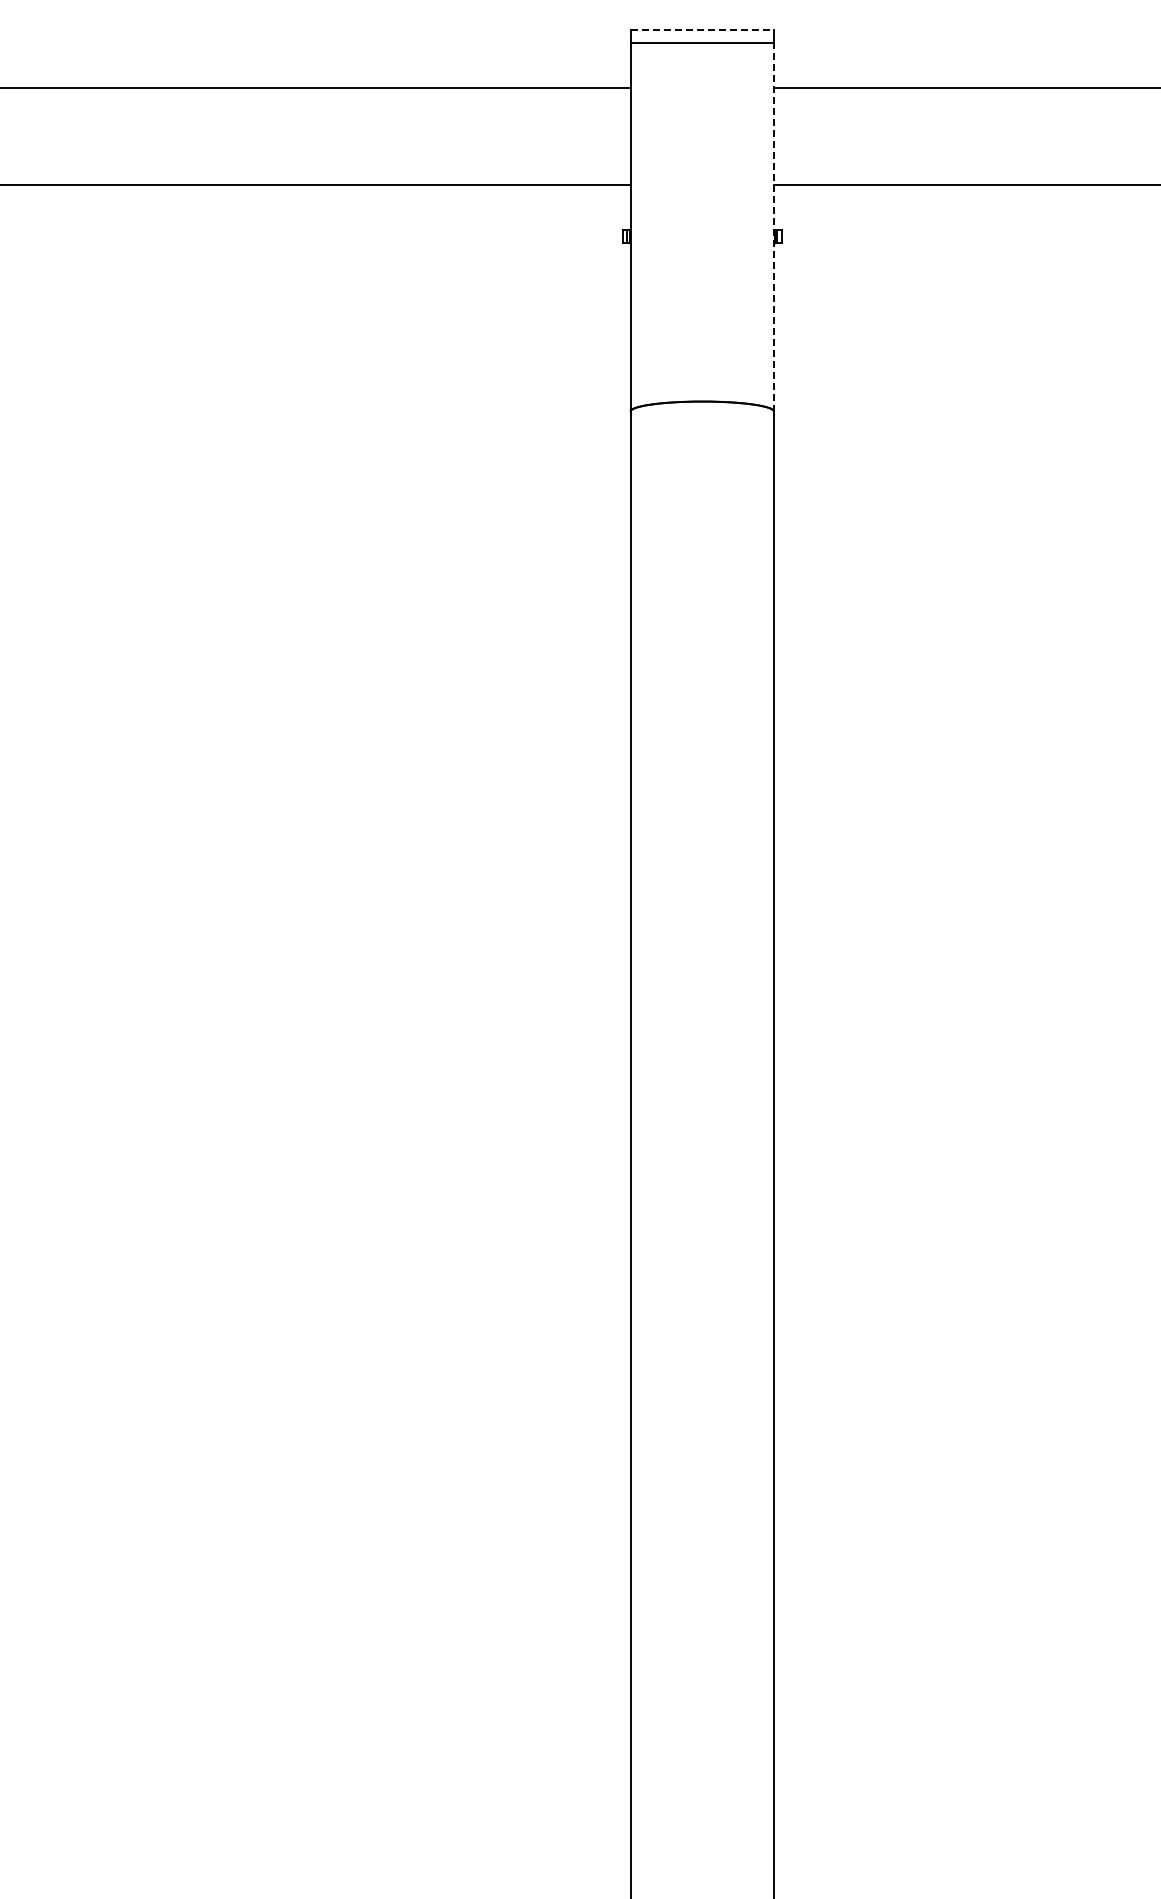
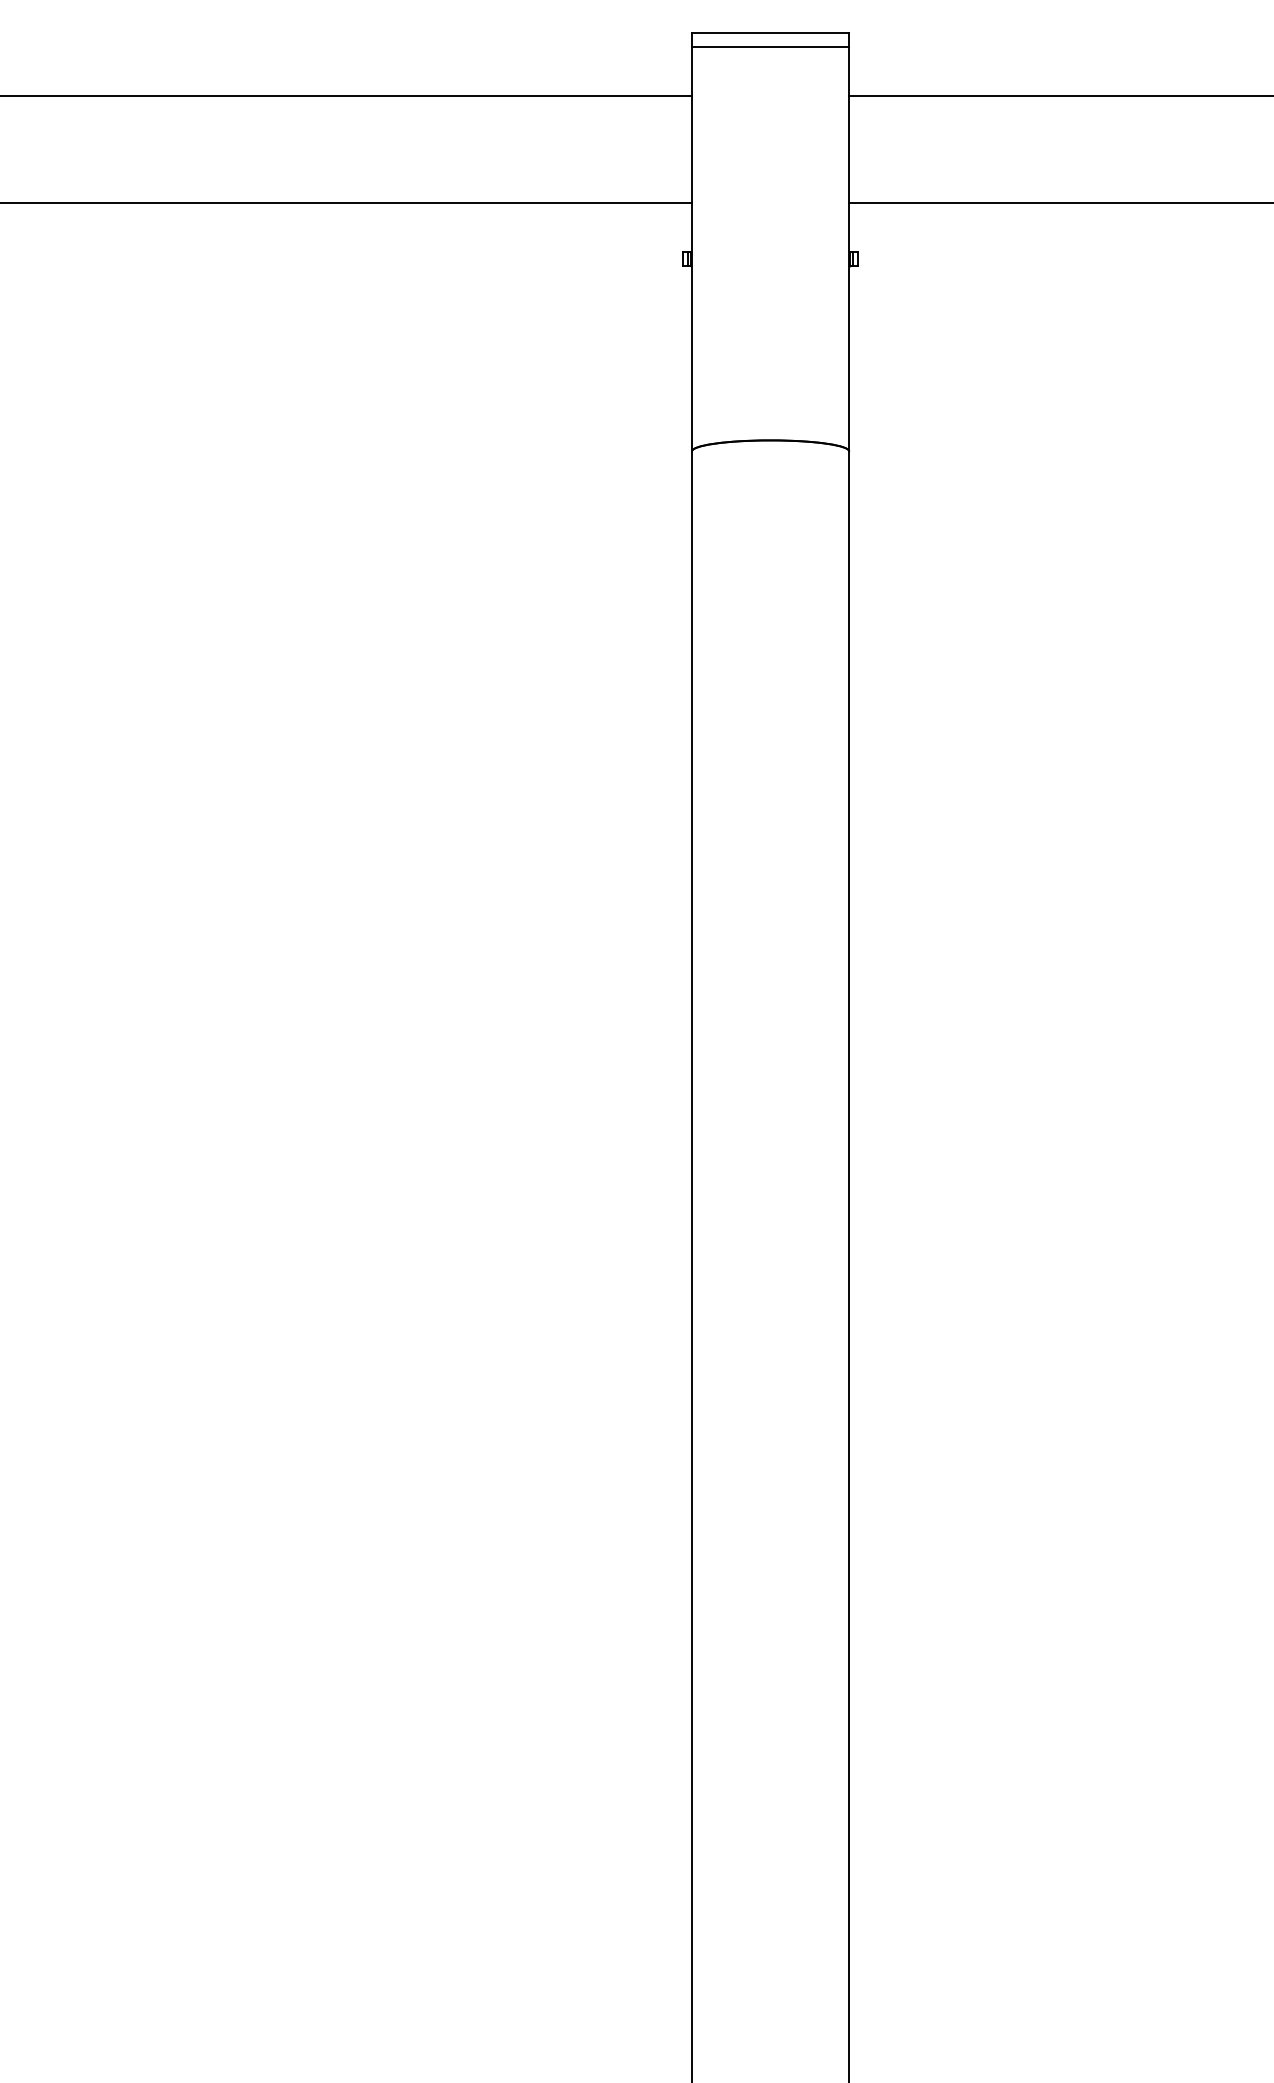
line: (702, 29) -> (770, 32), dashed -> solid
line: (773, 226) -> (848, 248), dashed -> solid

